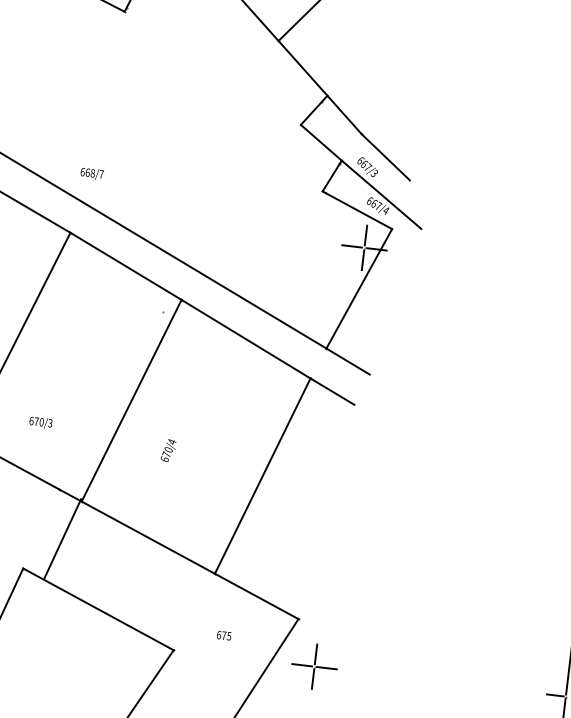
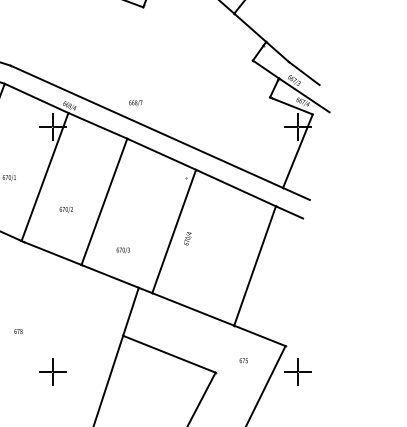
text: (167, 450) -> (187, 238), moved
line: (62, 537) -> (130, 311), moved

